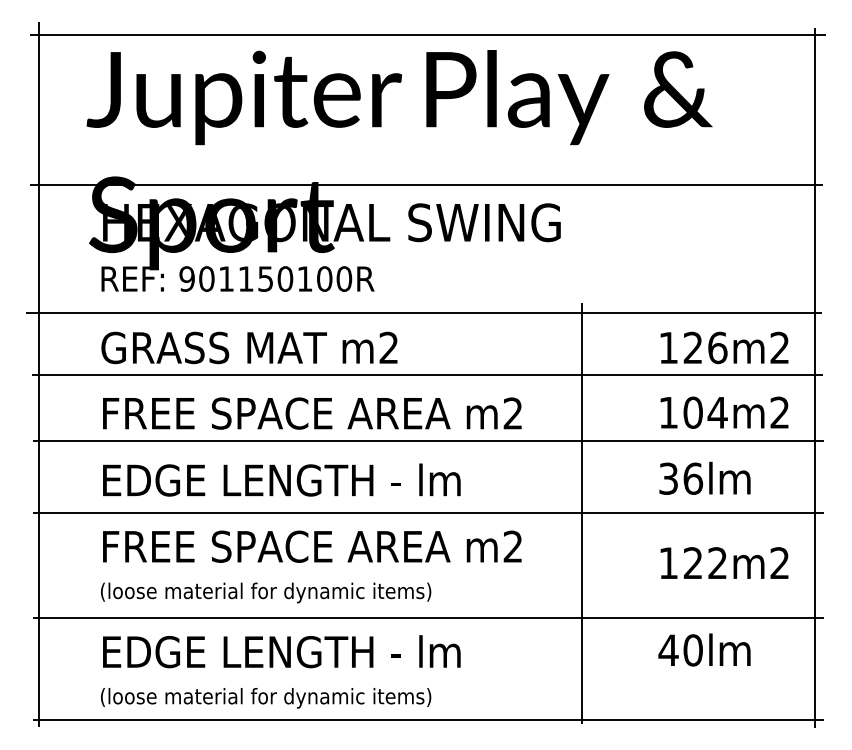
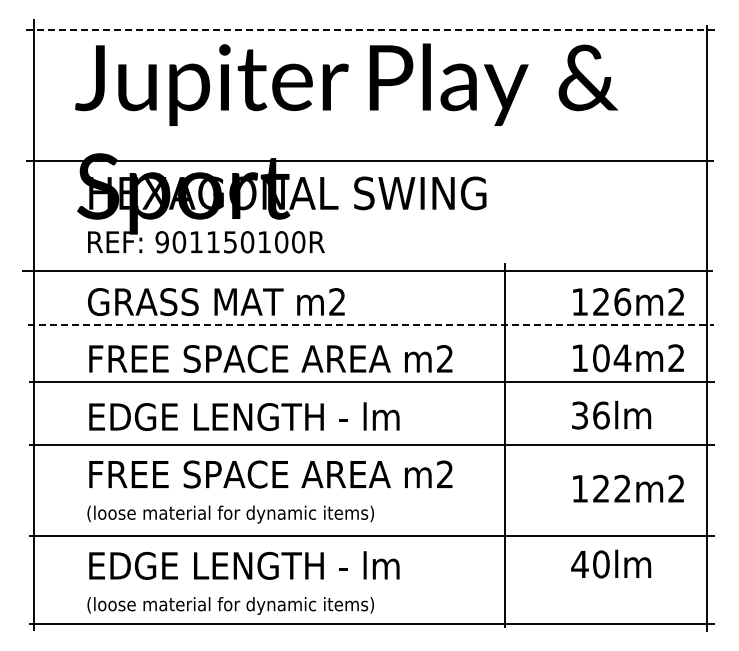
line: (428, 34) -> (371, 30), solid -> dashed
line: (428, 375) -> (371, 325), solid -> dashed

